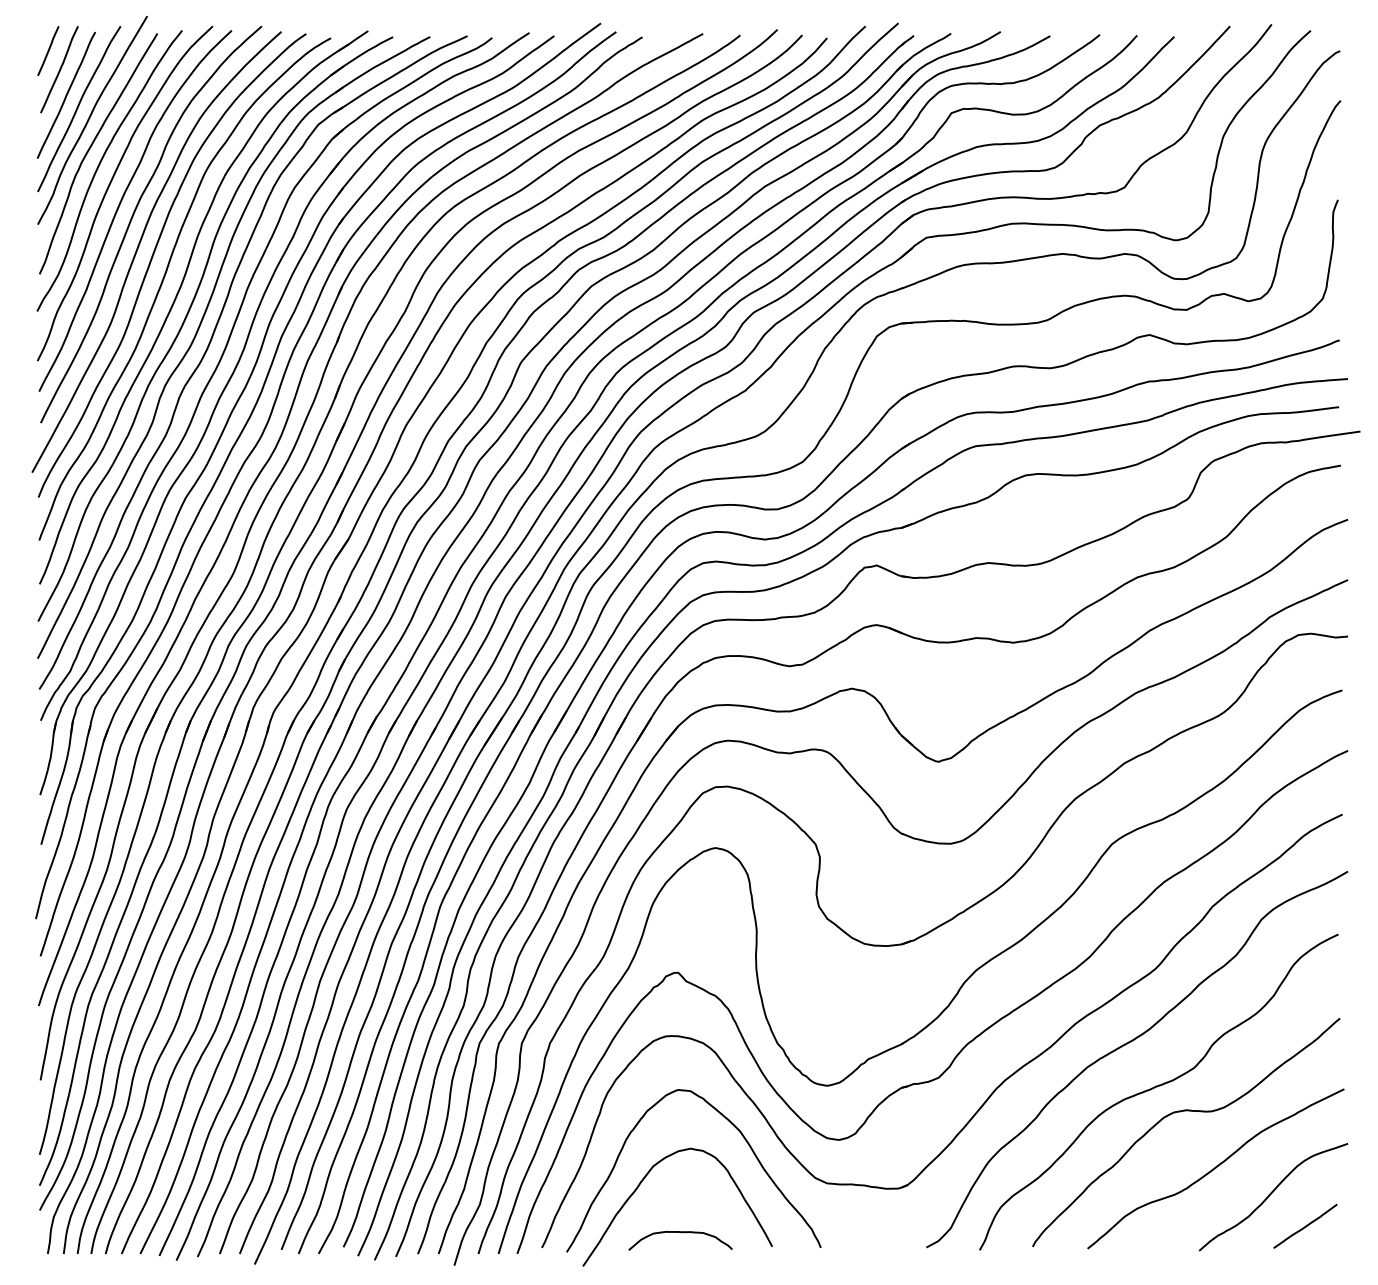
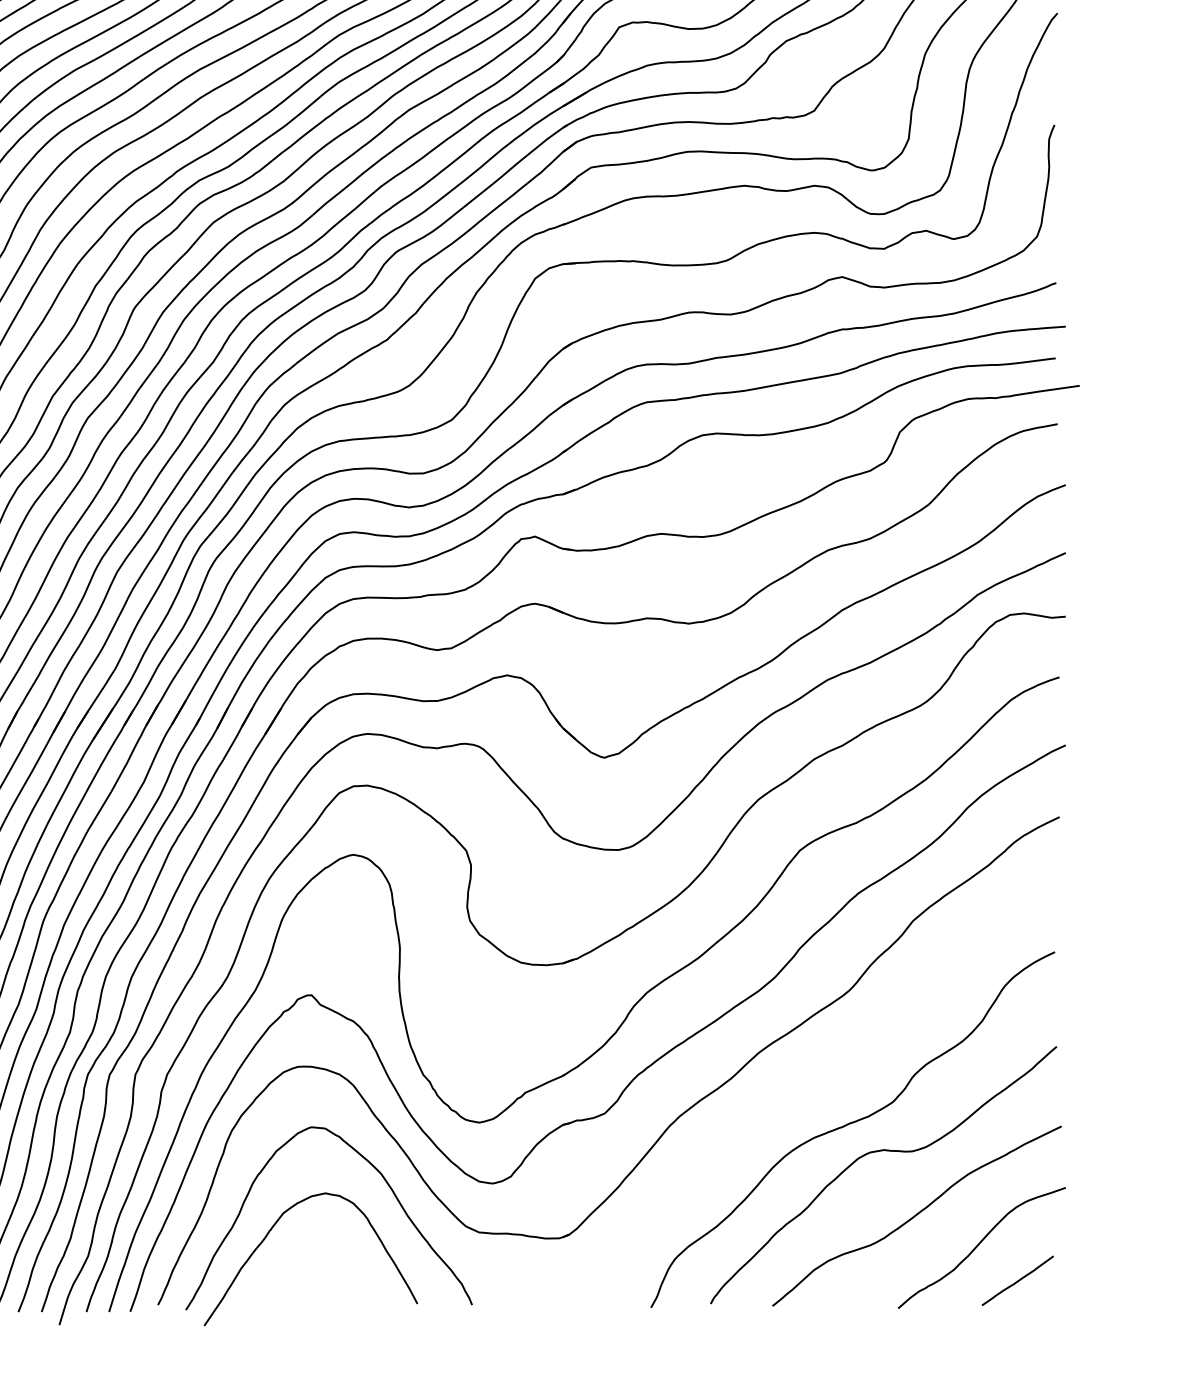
curve: (1129, 1043) -> (819, 1074), removed
curve: (681, 1233) -> (315, 1288), removed

